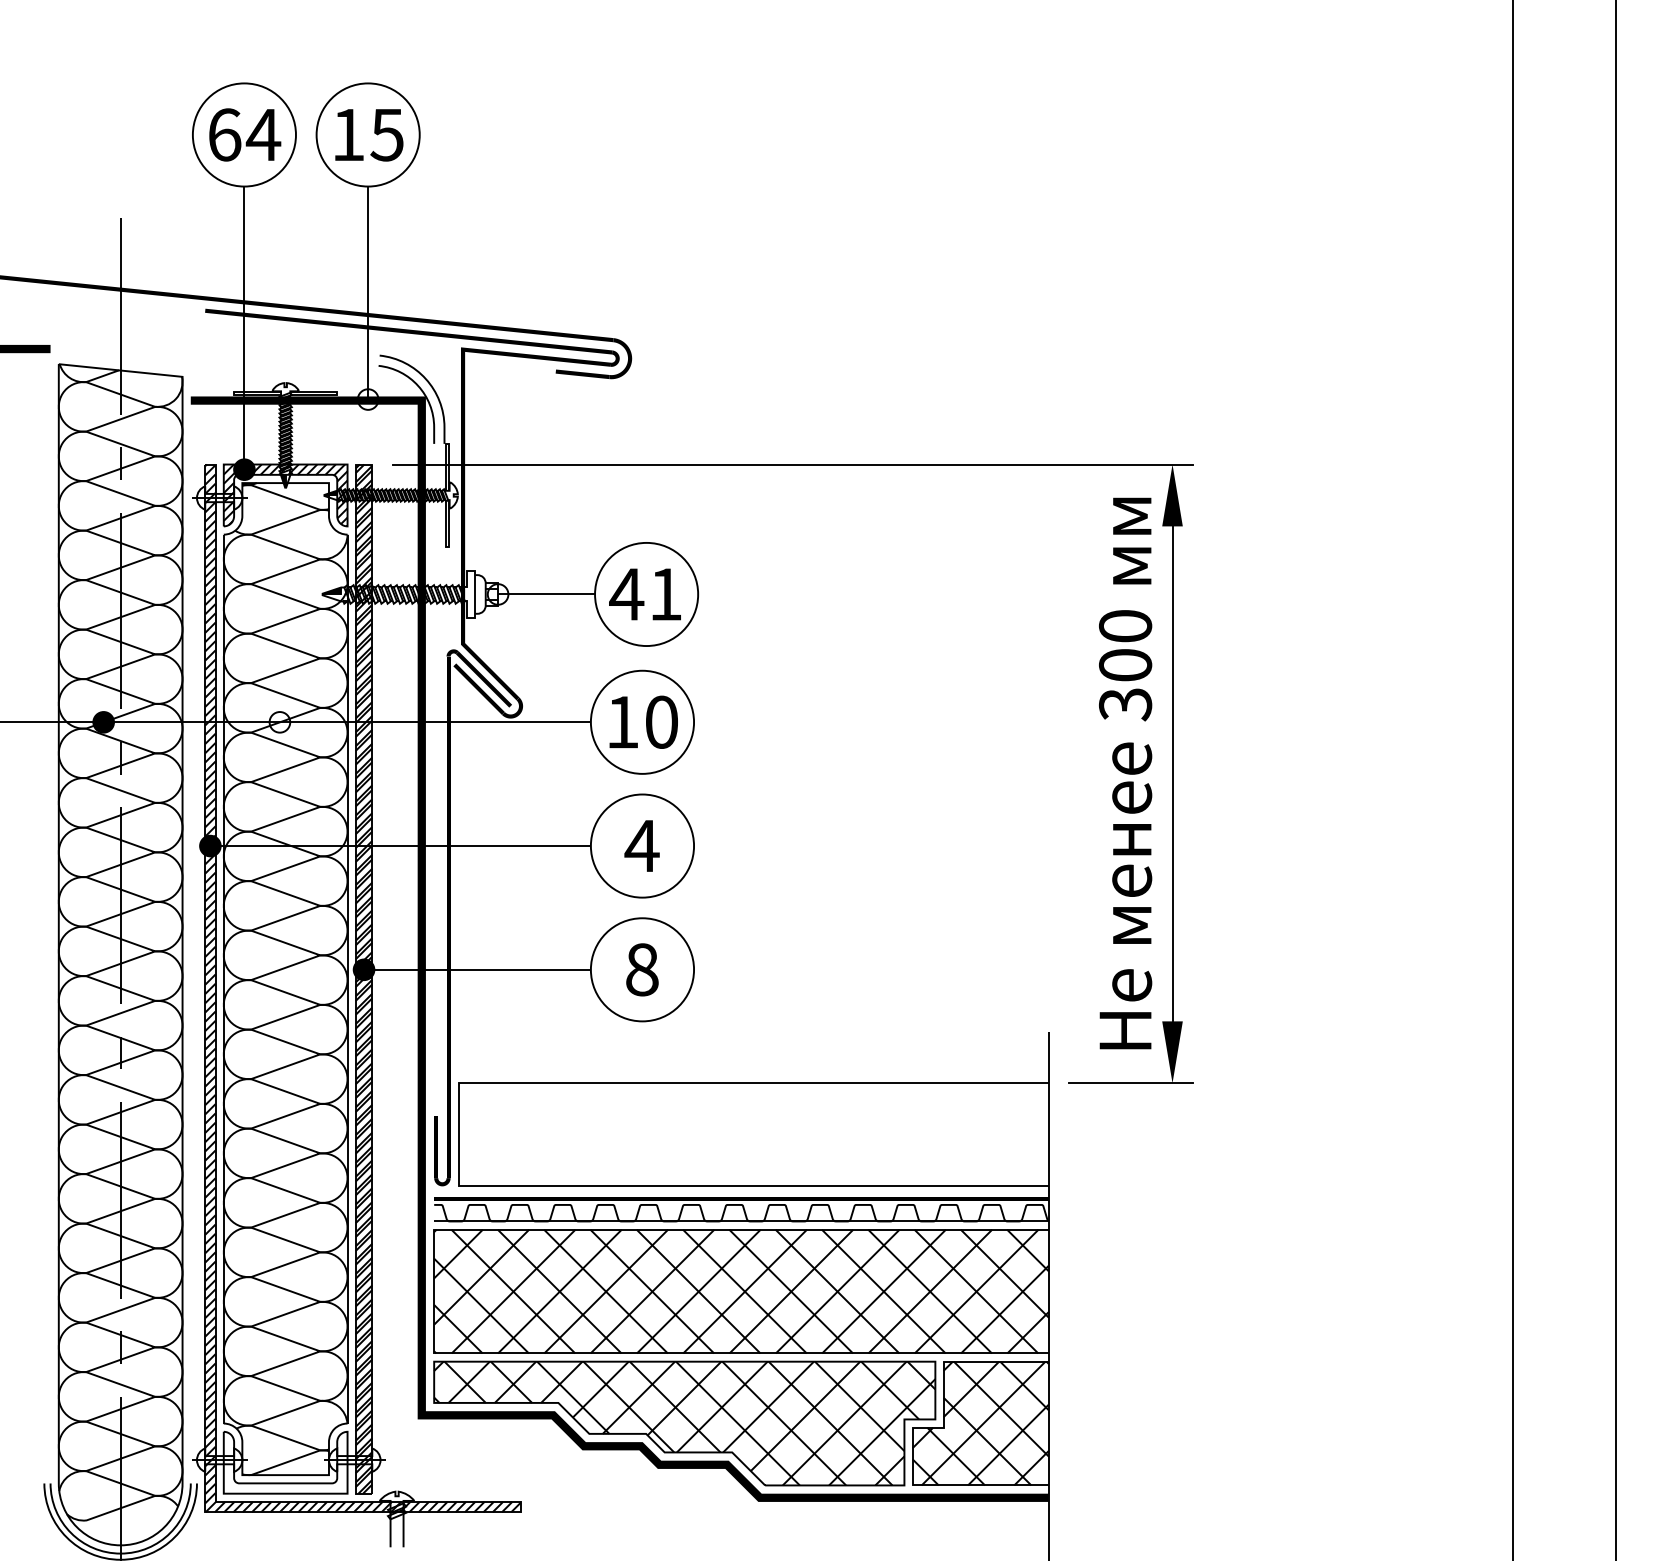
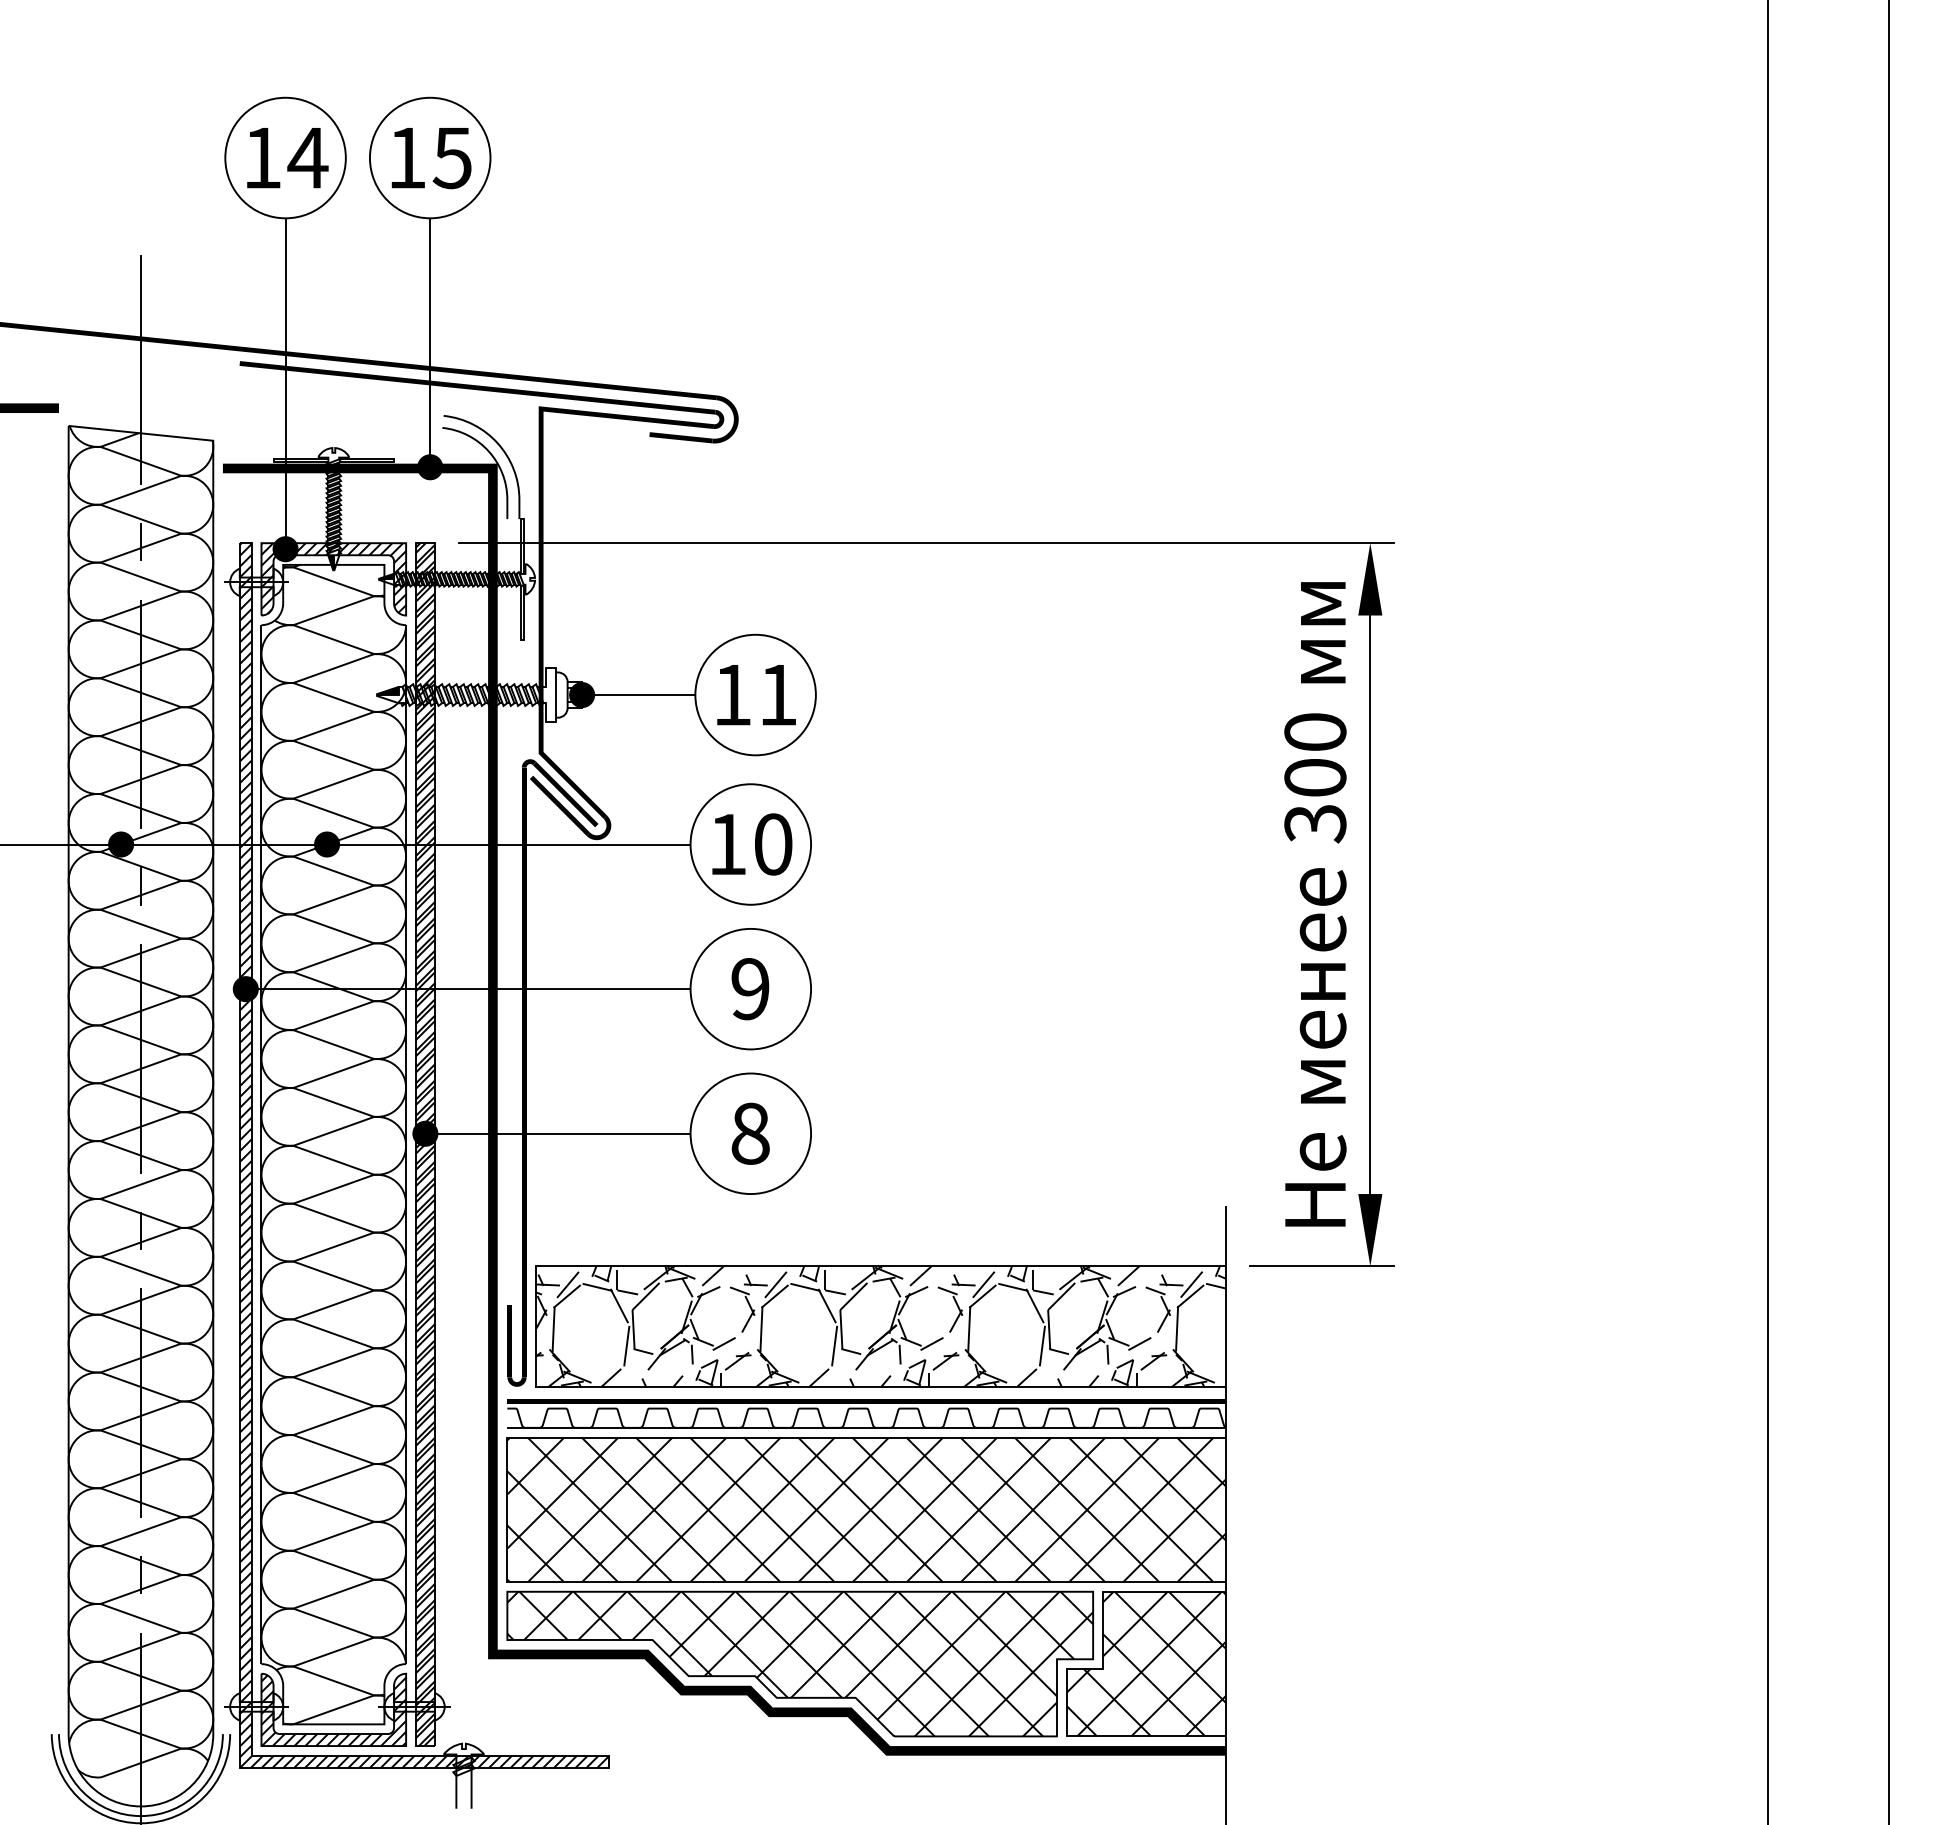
text: (224, 134) -> (262, 157), 64 -> 14
fill: (368, 399) -> (430, 467), added
fill: (498, 594) -> (582, 695), added
text: (626, 594) -> (732, 695), 41 -> 11
fill: (280, 722) -> (327, 844), added
text: (642, 846) -> (750, 989), 4 -> 9
hatch: (753, 1134) -> (880, 1326), added
hatch: (285, 1463) -> (333, 1710), added

